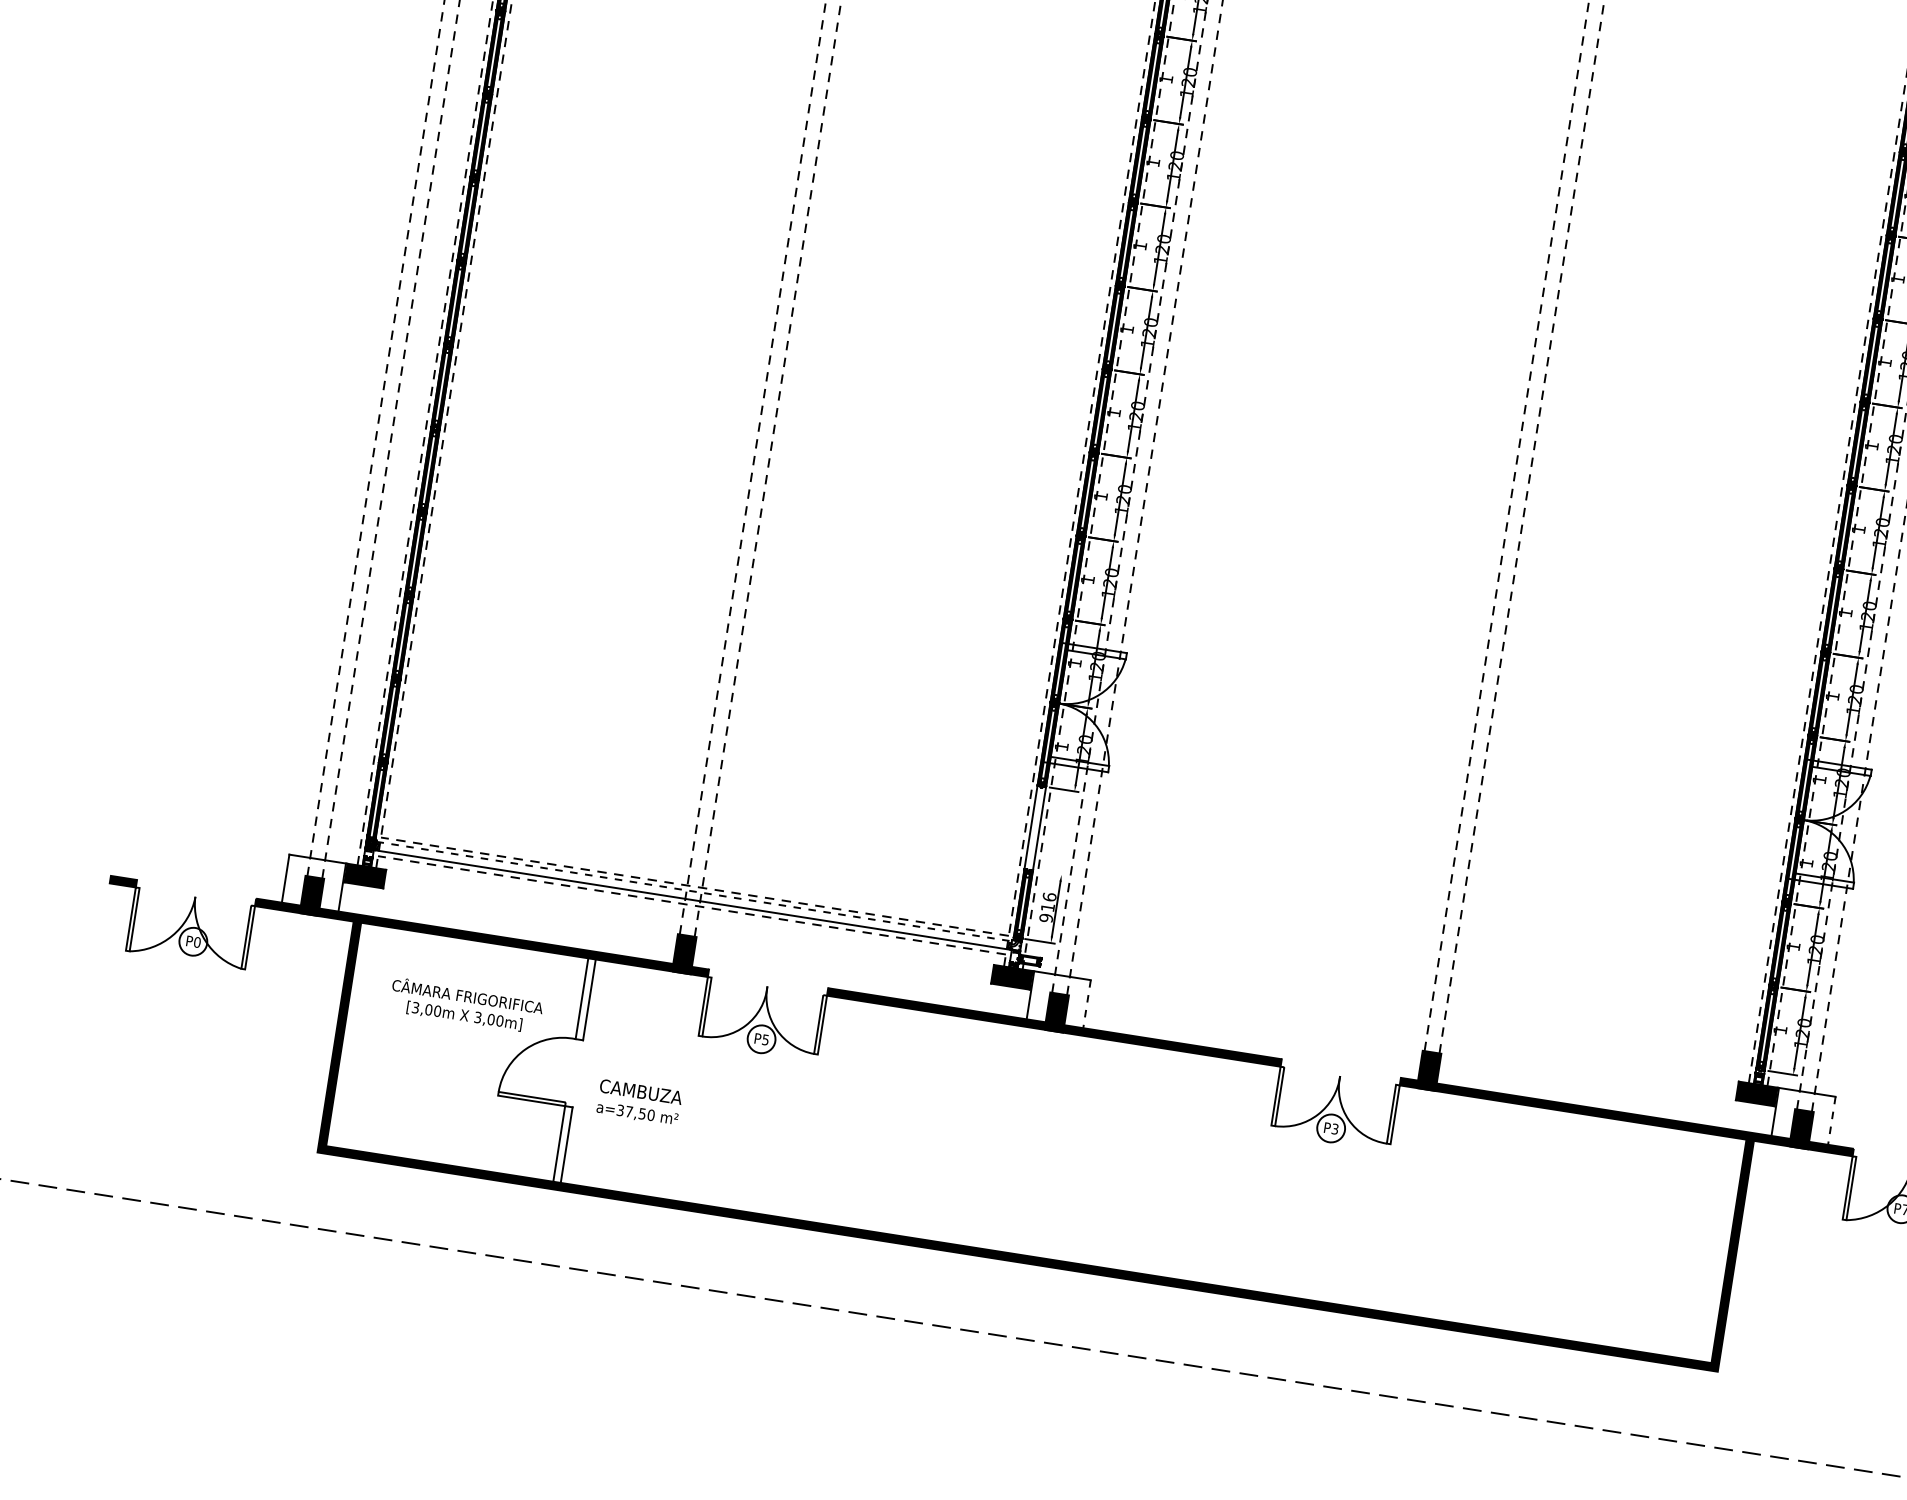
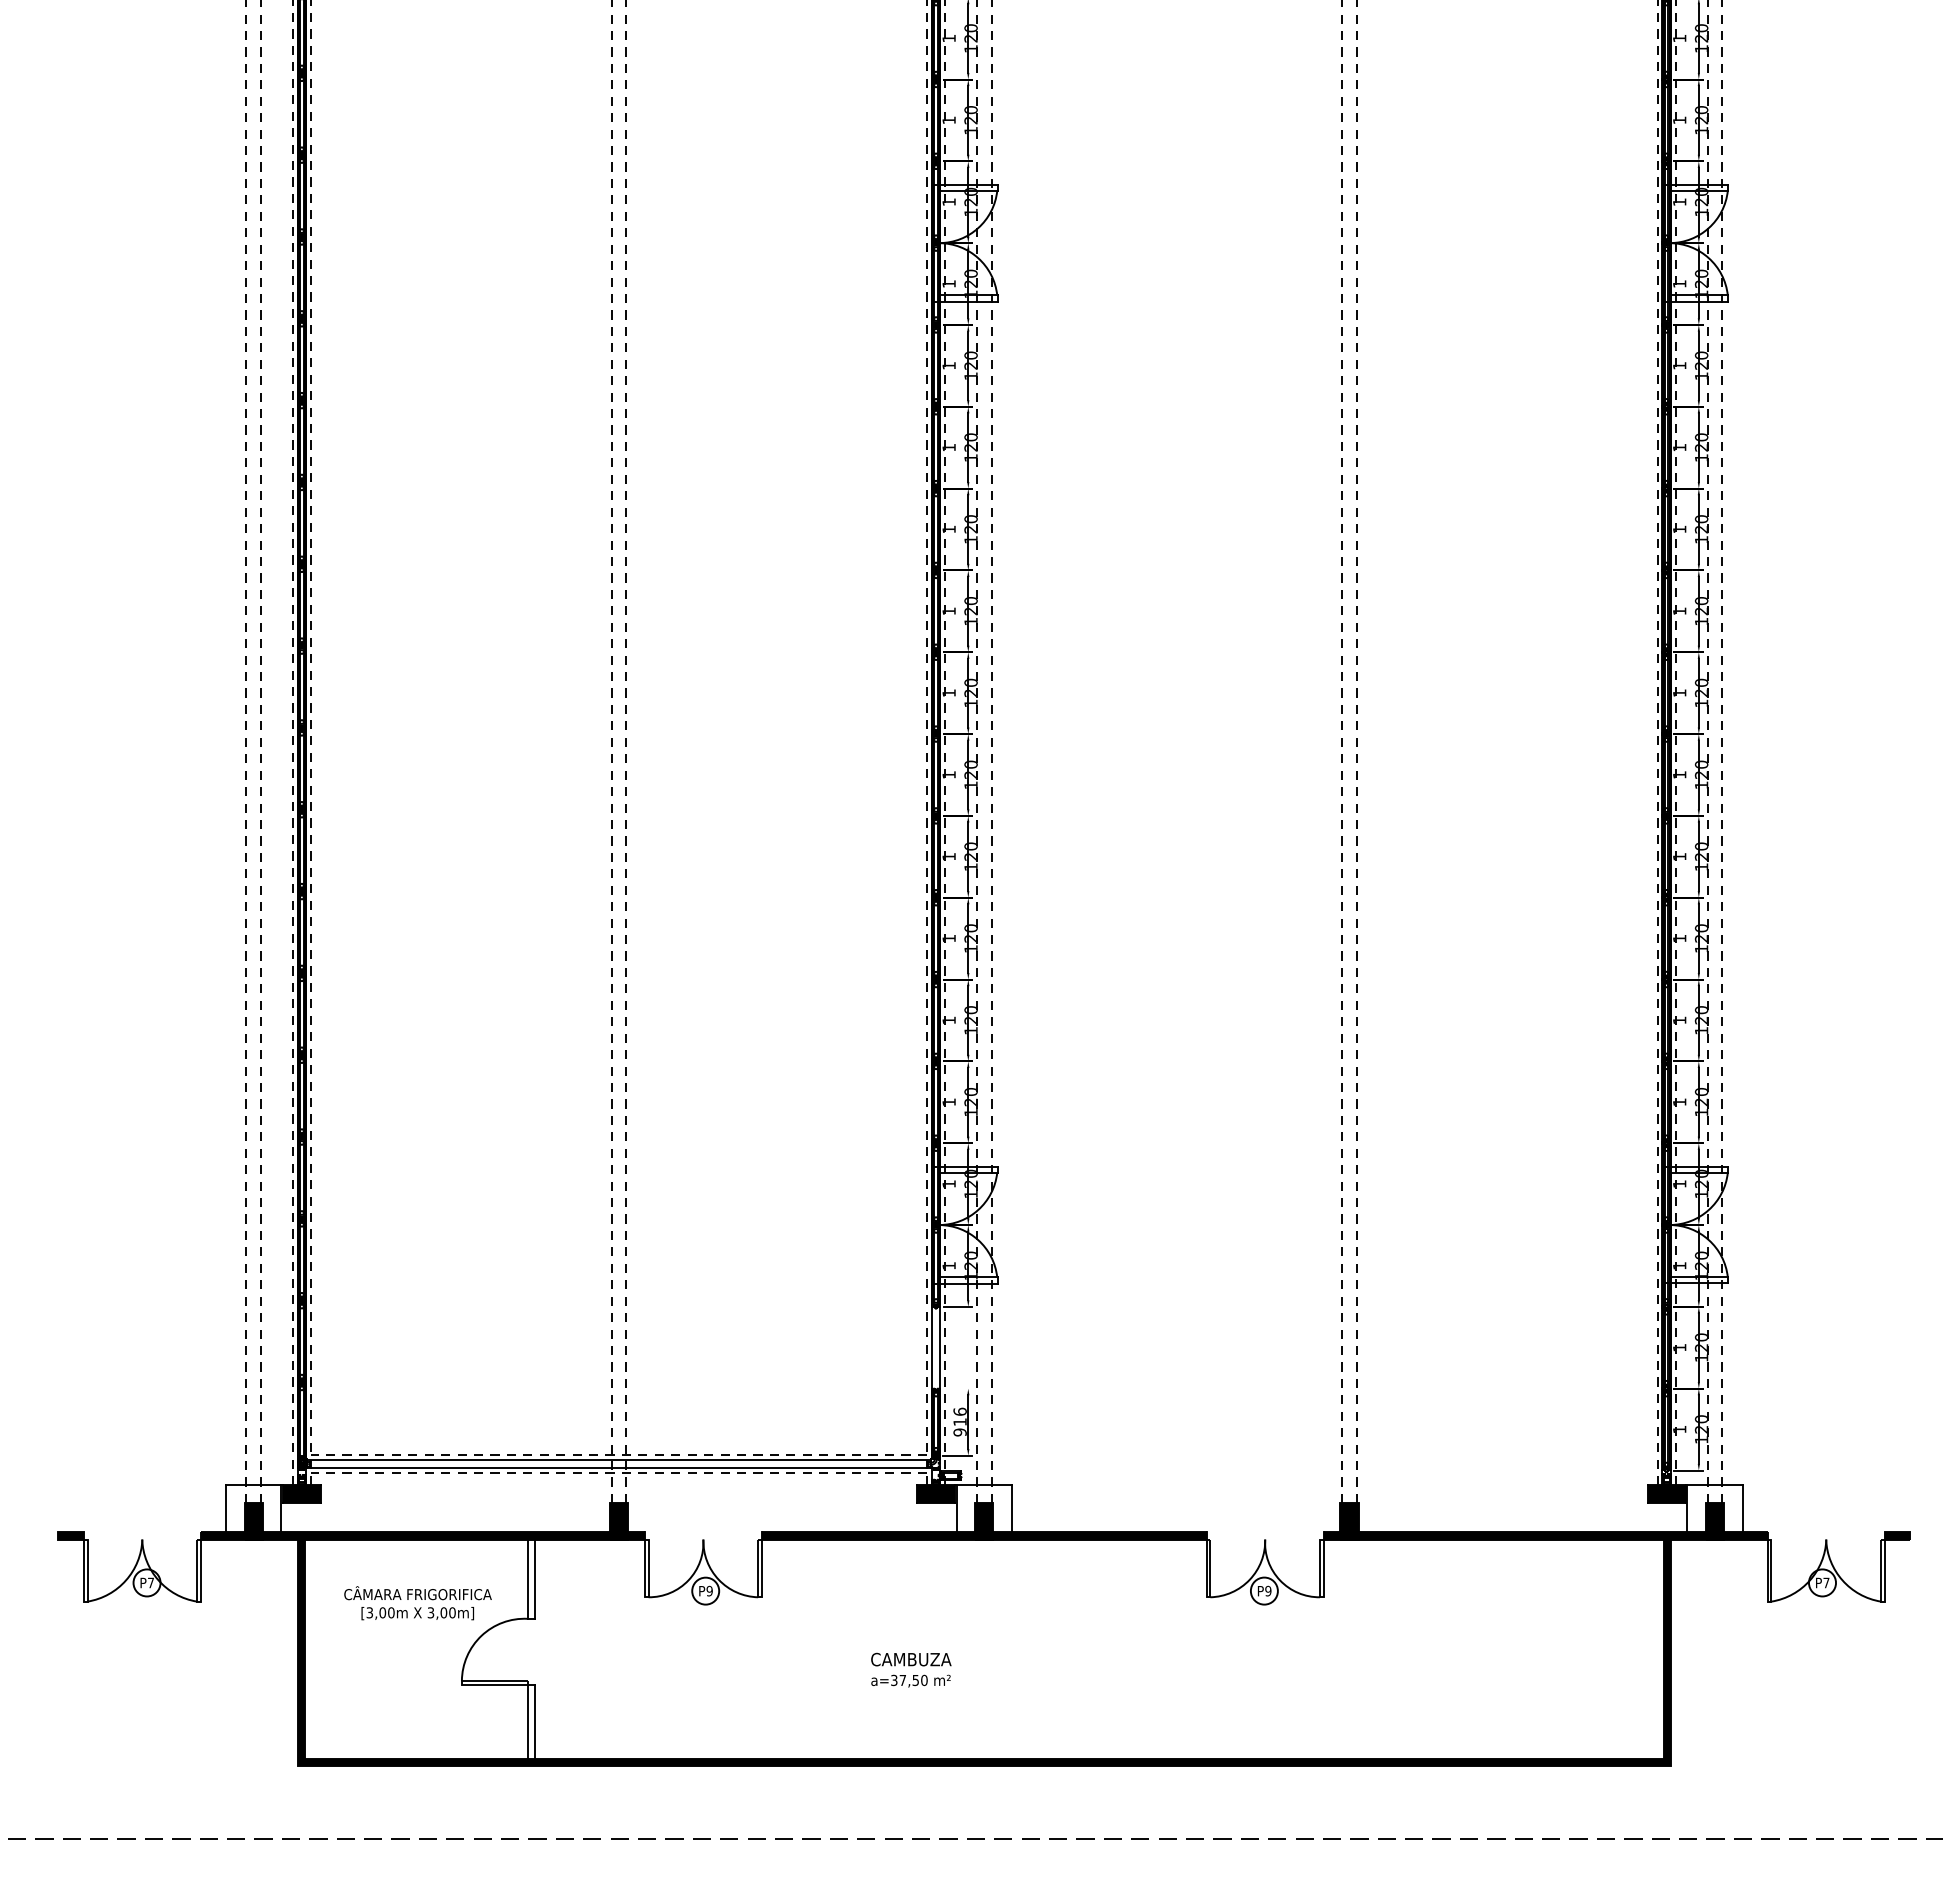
line: (693, 891) -> (618, 1459), dashed -> solid
text: (196, 941) -> (150, 1582), P0 -> P7
line: (1087, 1004) -> (1012, 1508), dashed -> solid
text: (765, 1039) -> (709, 1590), P5 -> P9
text: (639, 1102) -> (911, 1669), moved
line: (1831, 1120) -> (1742, 1508), dashed -> solid
text: (1335, 1129) -> (1268, 1591), P3 -> P9

